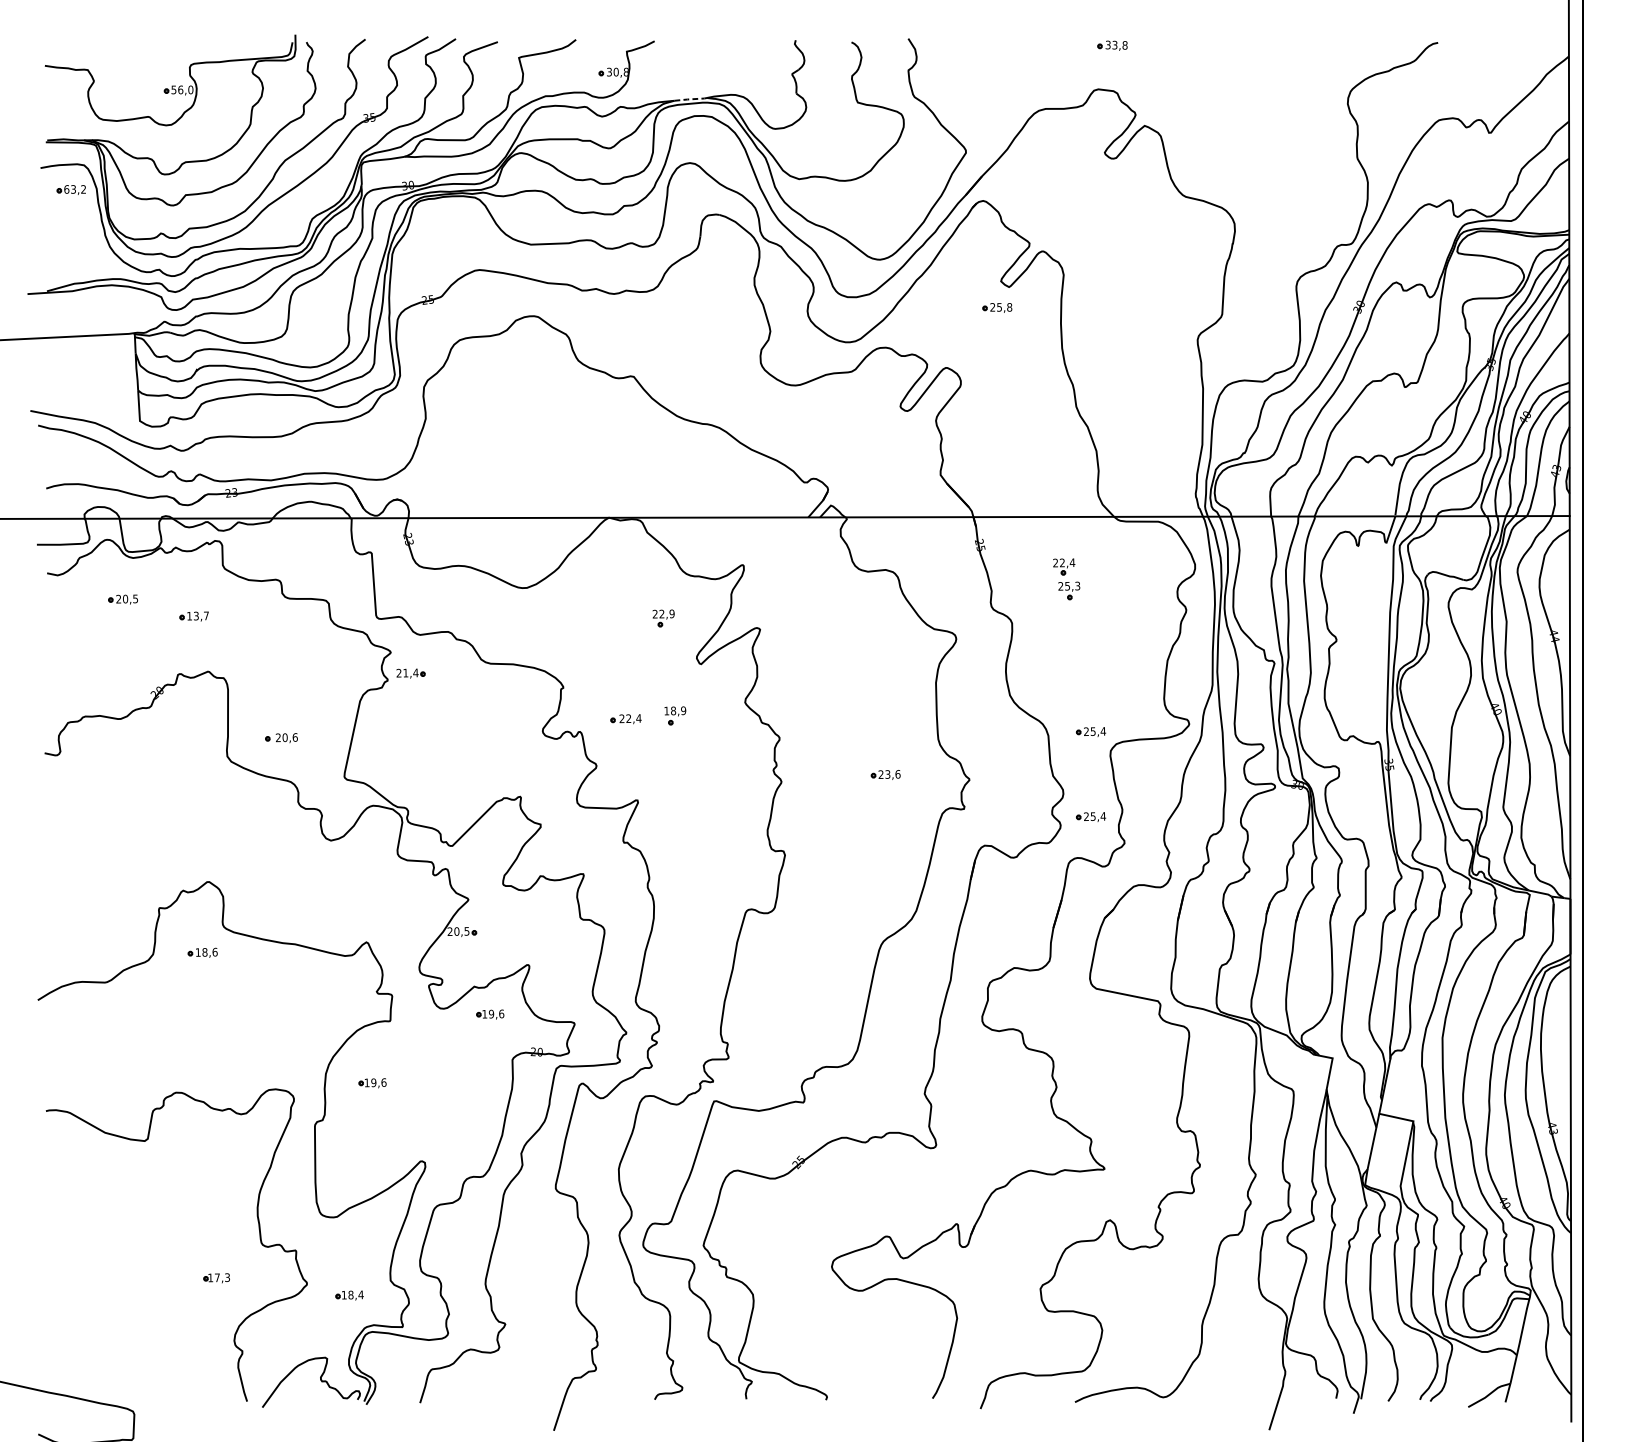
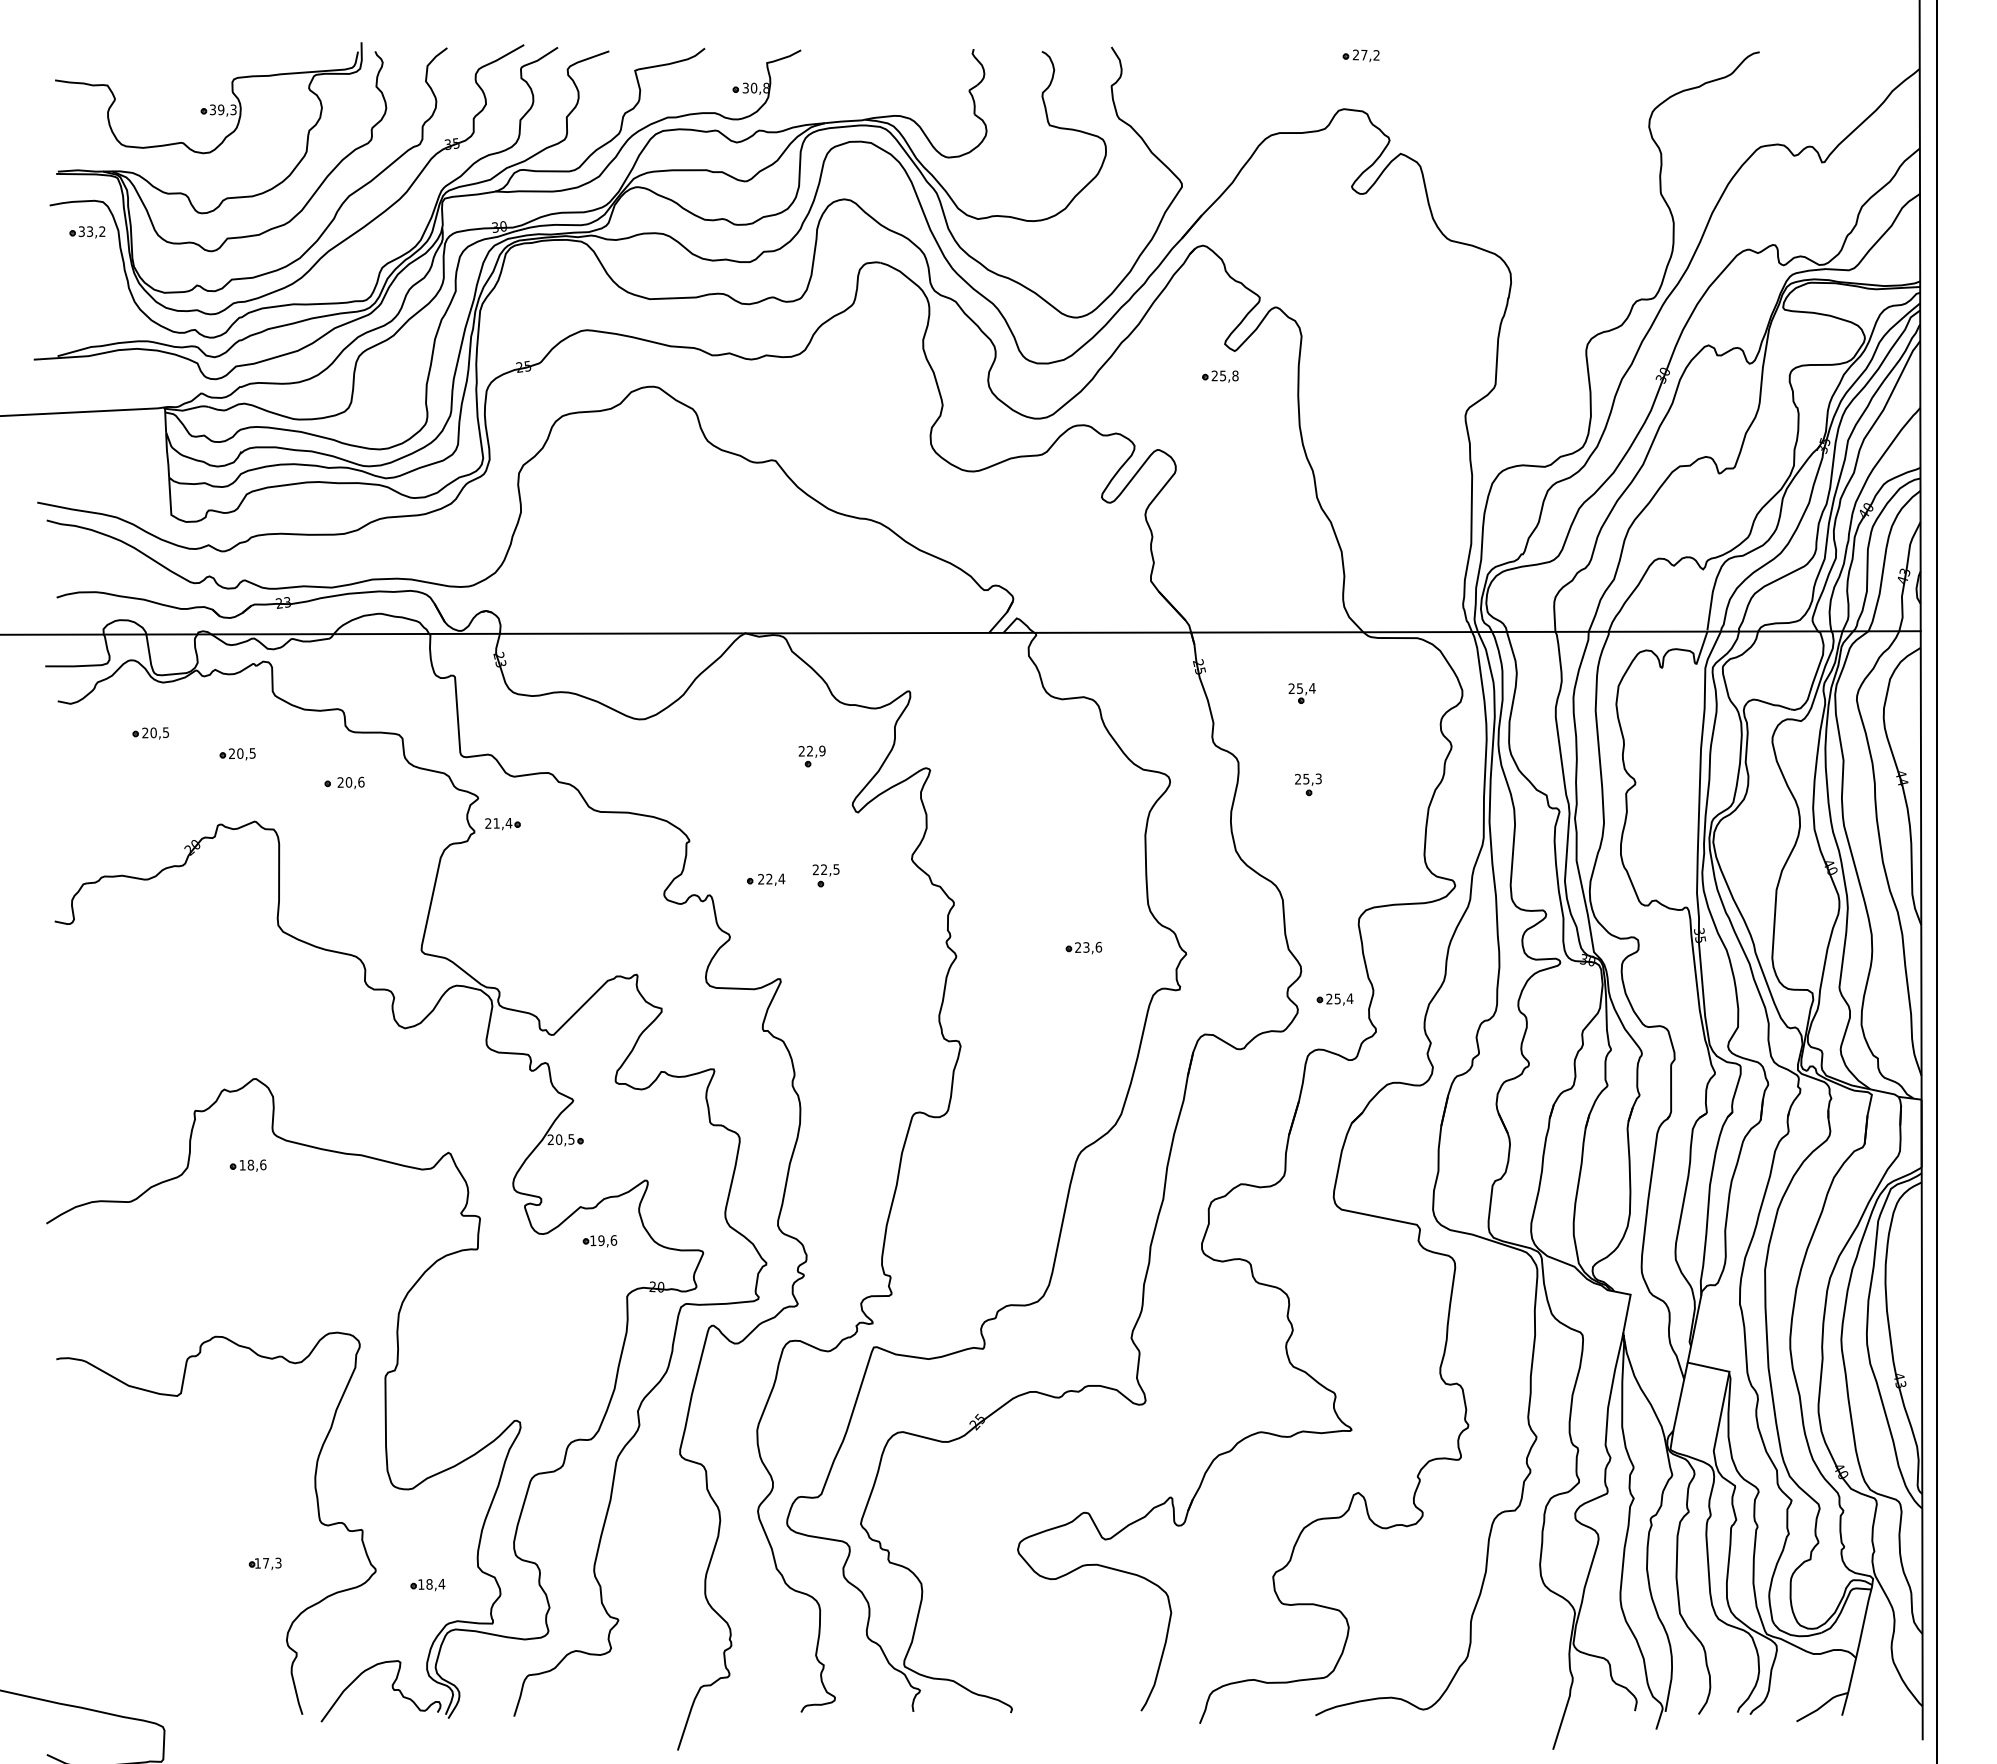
text: (1116, 44) -> (1366, 54), 33,8 -> 27,2
text: (182, 89) -> (223, 109), 56,0 -> 39,3
line: (690, 99) -> (845, 121), dashed -> solid
text: (66, 189) -> (81, 231), 63,2 -> 33,2
text: (1062, 562) -> (1299, 688), 22,4 -> 25,4
part: (1069, 590) -> (1308, 784), moved
text: (198, 615) -> (242, 753), 13,7 -> 20,5
text: (674, 710) -> (825, 869), 18,9 -> 22,5
part: (1090, 732) -> (1334, 895), removed
part: (281, 737) -> (344, 782), moved
part: (372, 1083) -> (455, 1325), removed

